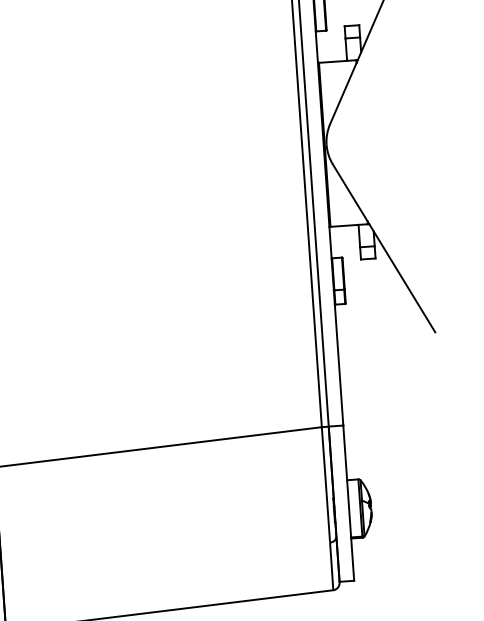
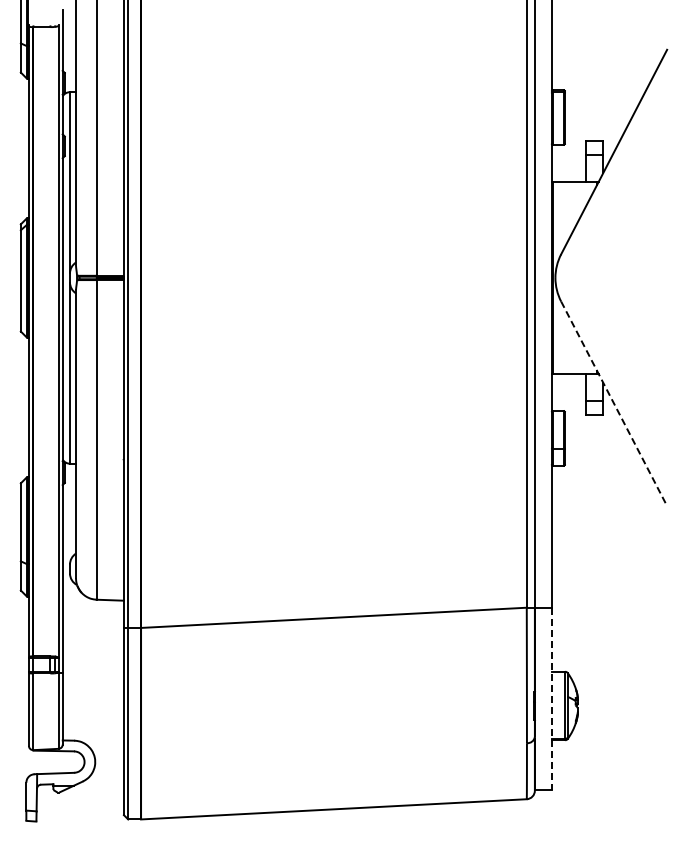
line: (384, 248) -> (614, 404), solid -> dashed
line: (349, 503) -> (552, 699), solid -> dashed

